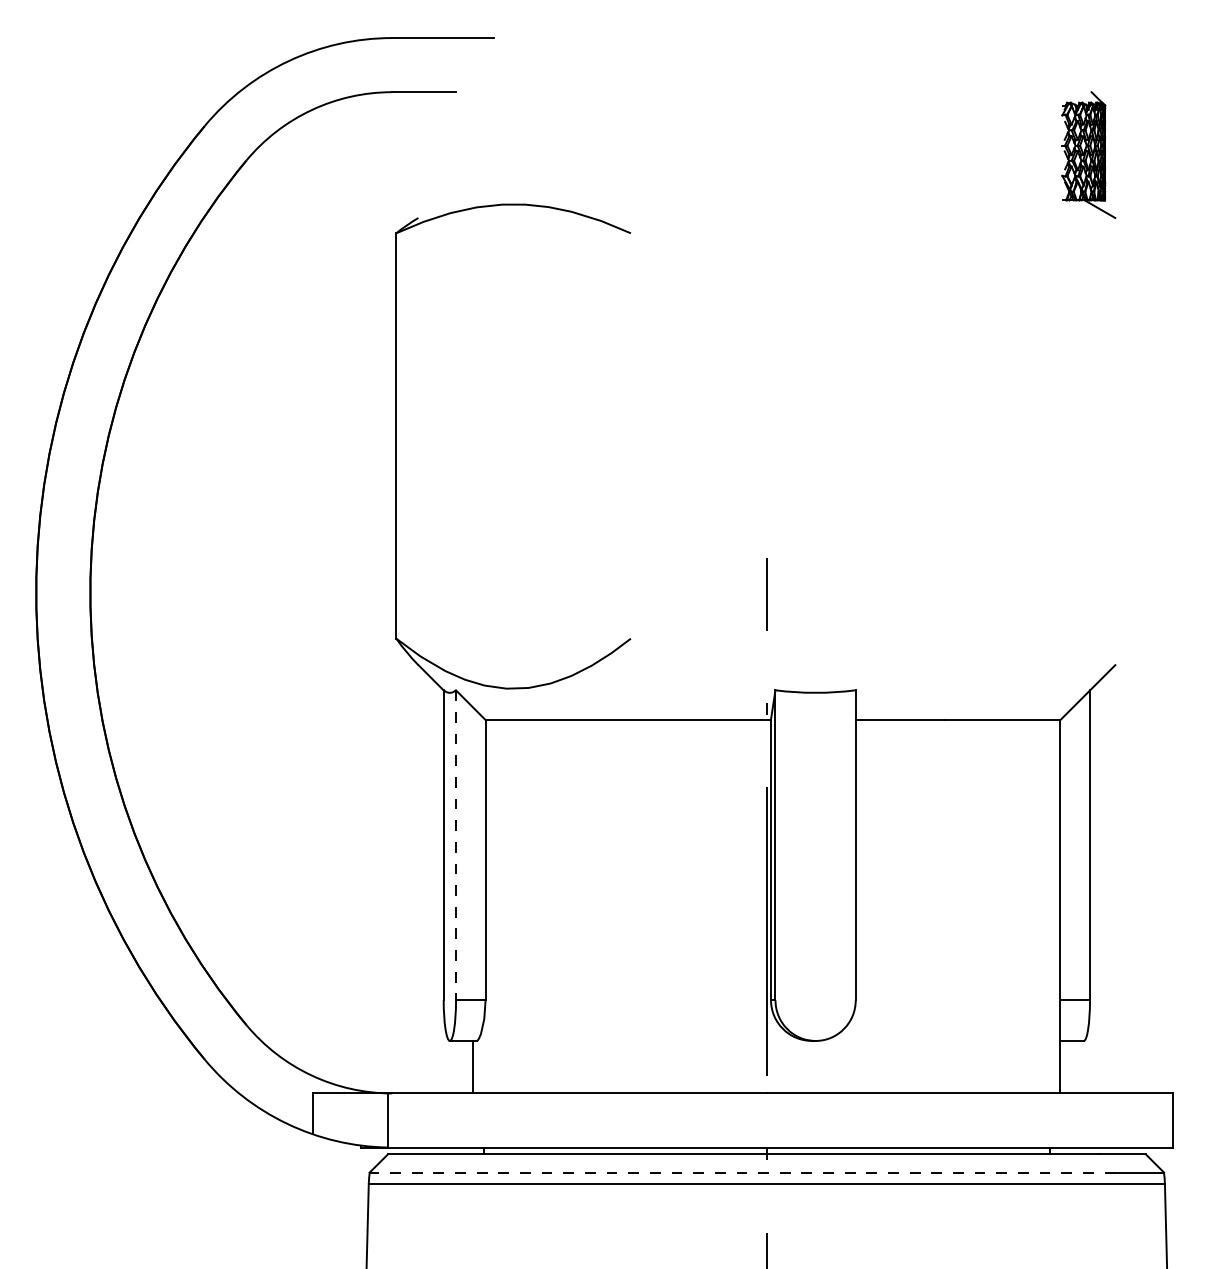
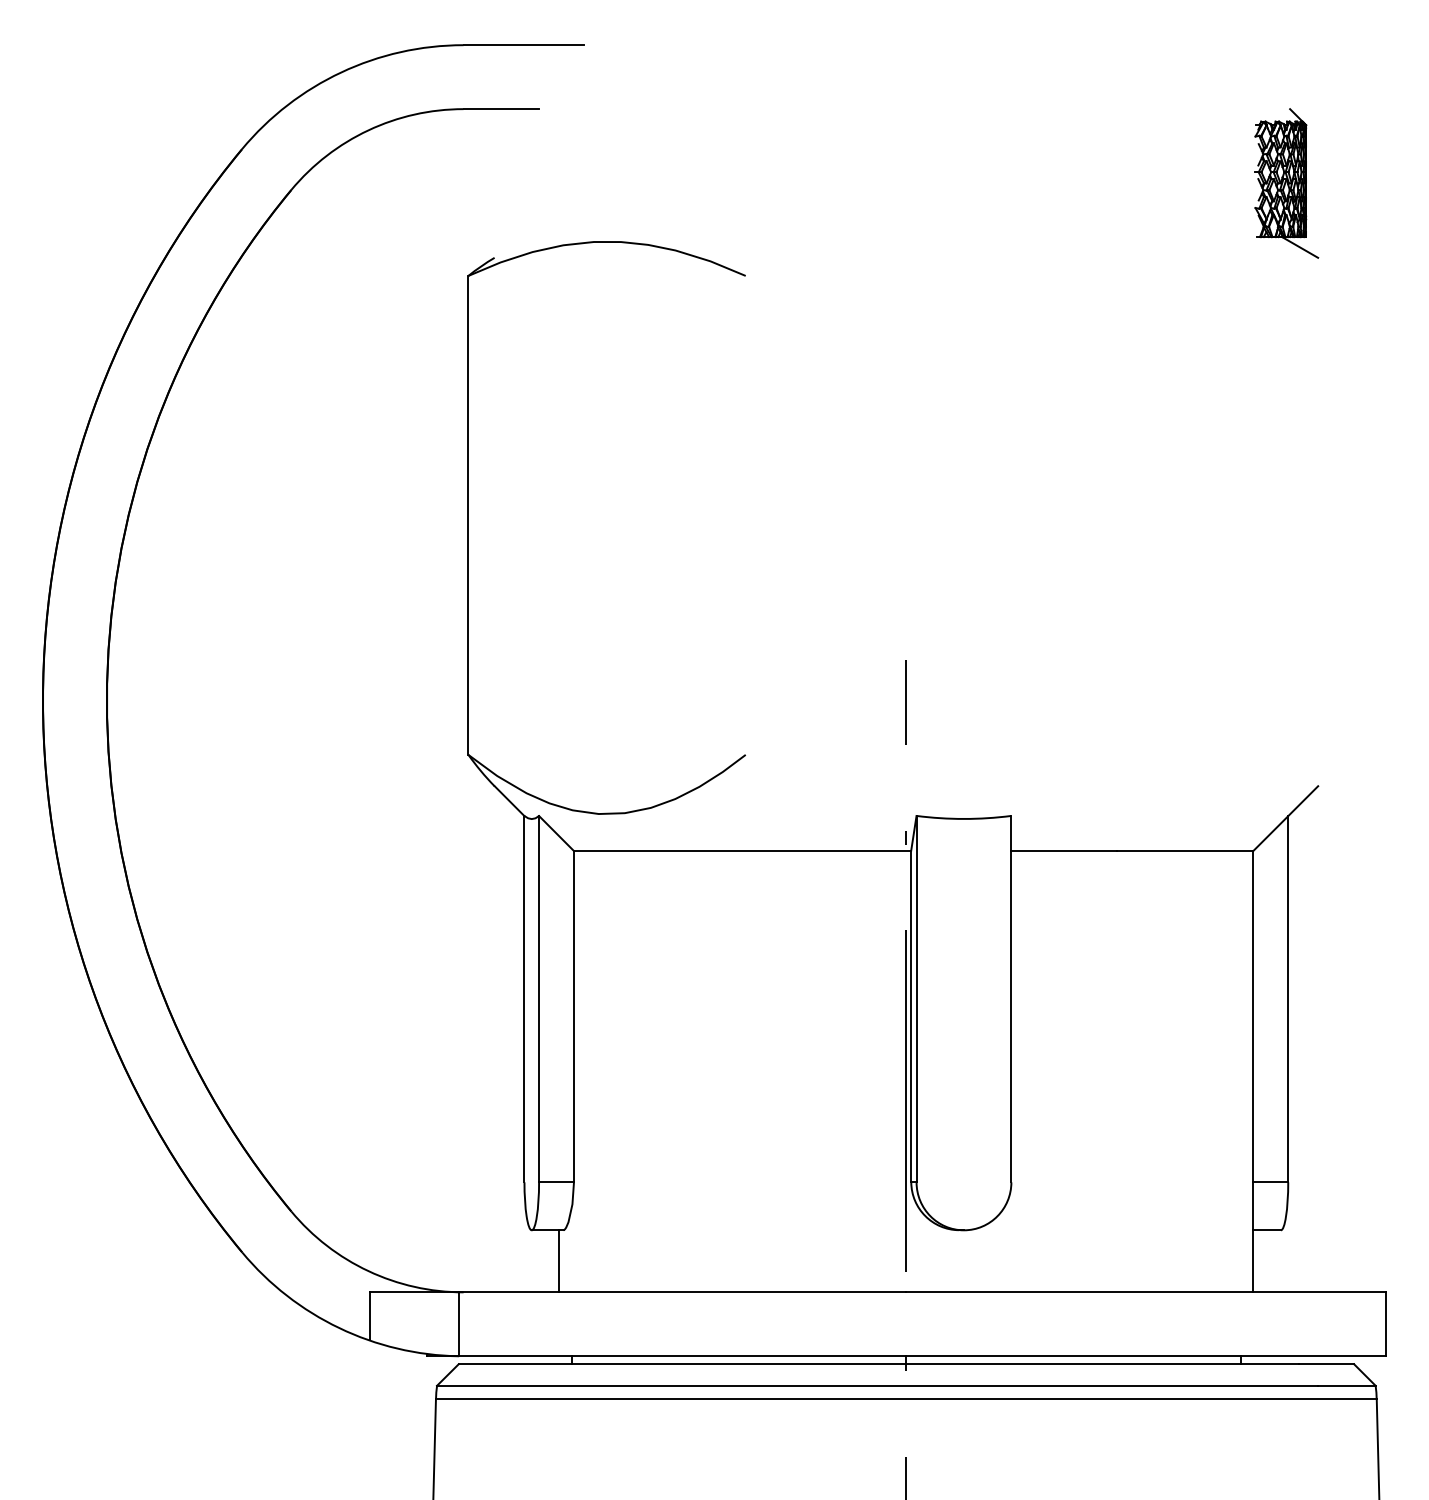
line: (456, 845) -> (539, 999), dashed -> solid
line: (742, 1172) -> (877, 1385), dashed -> solid

